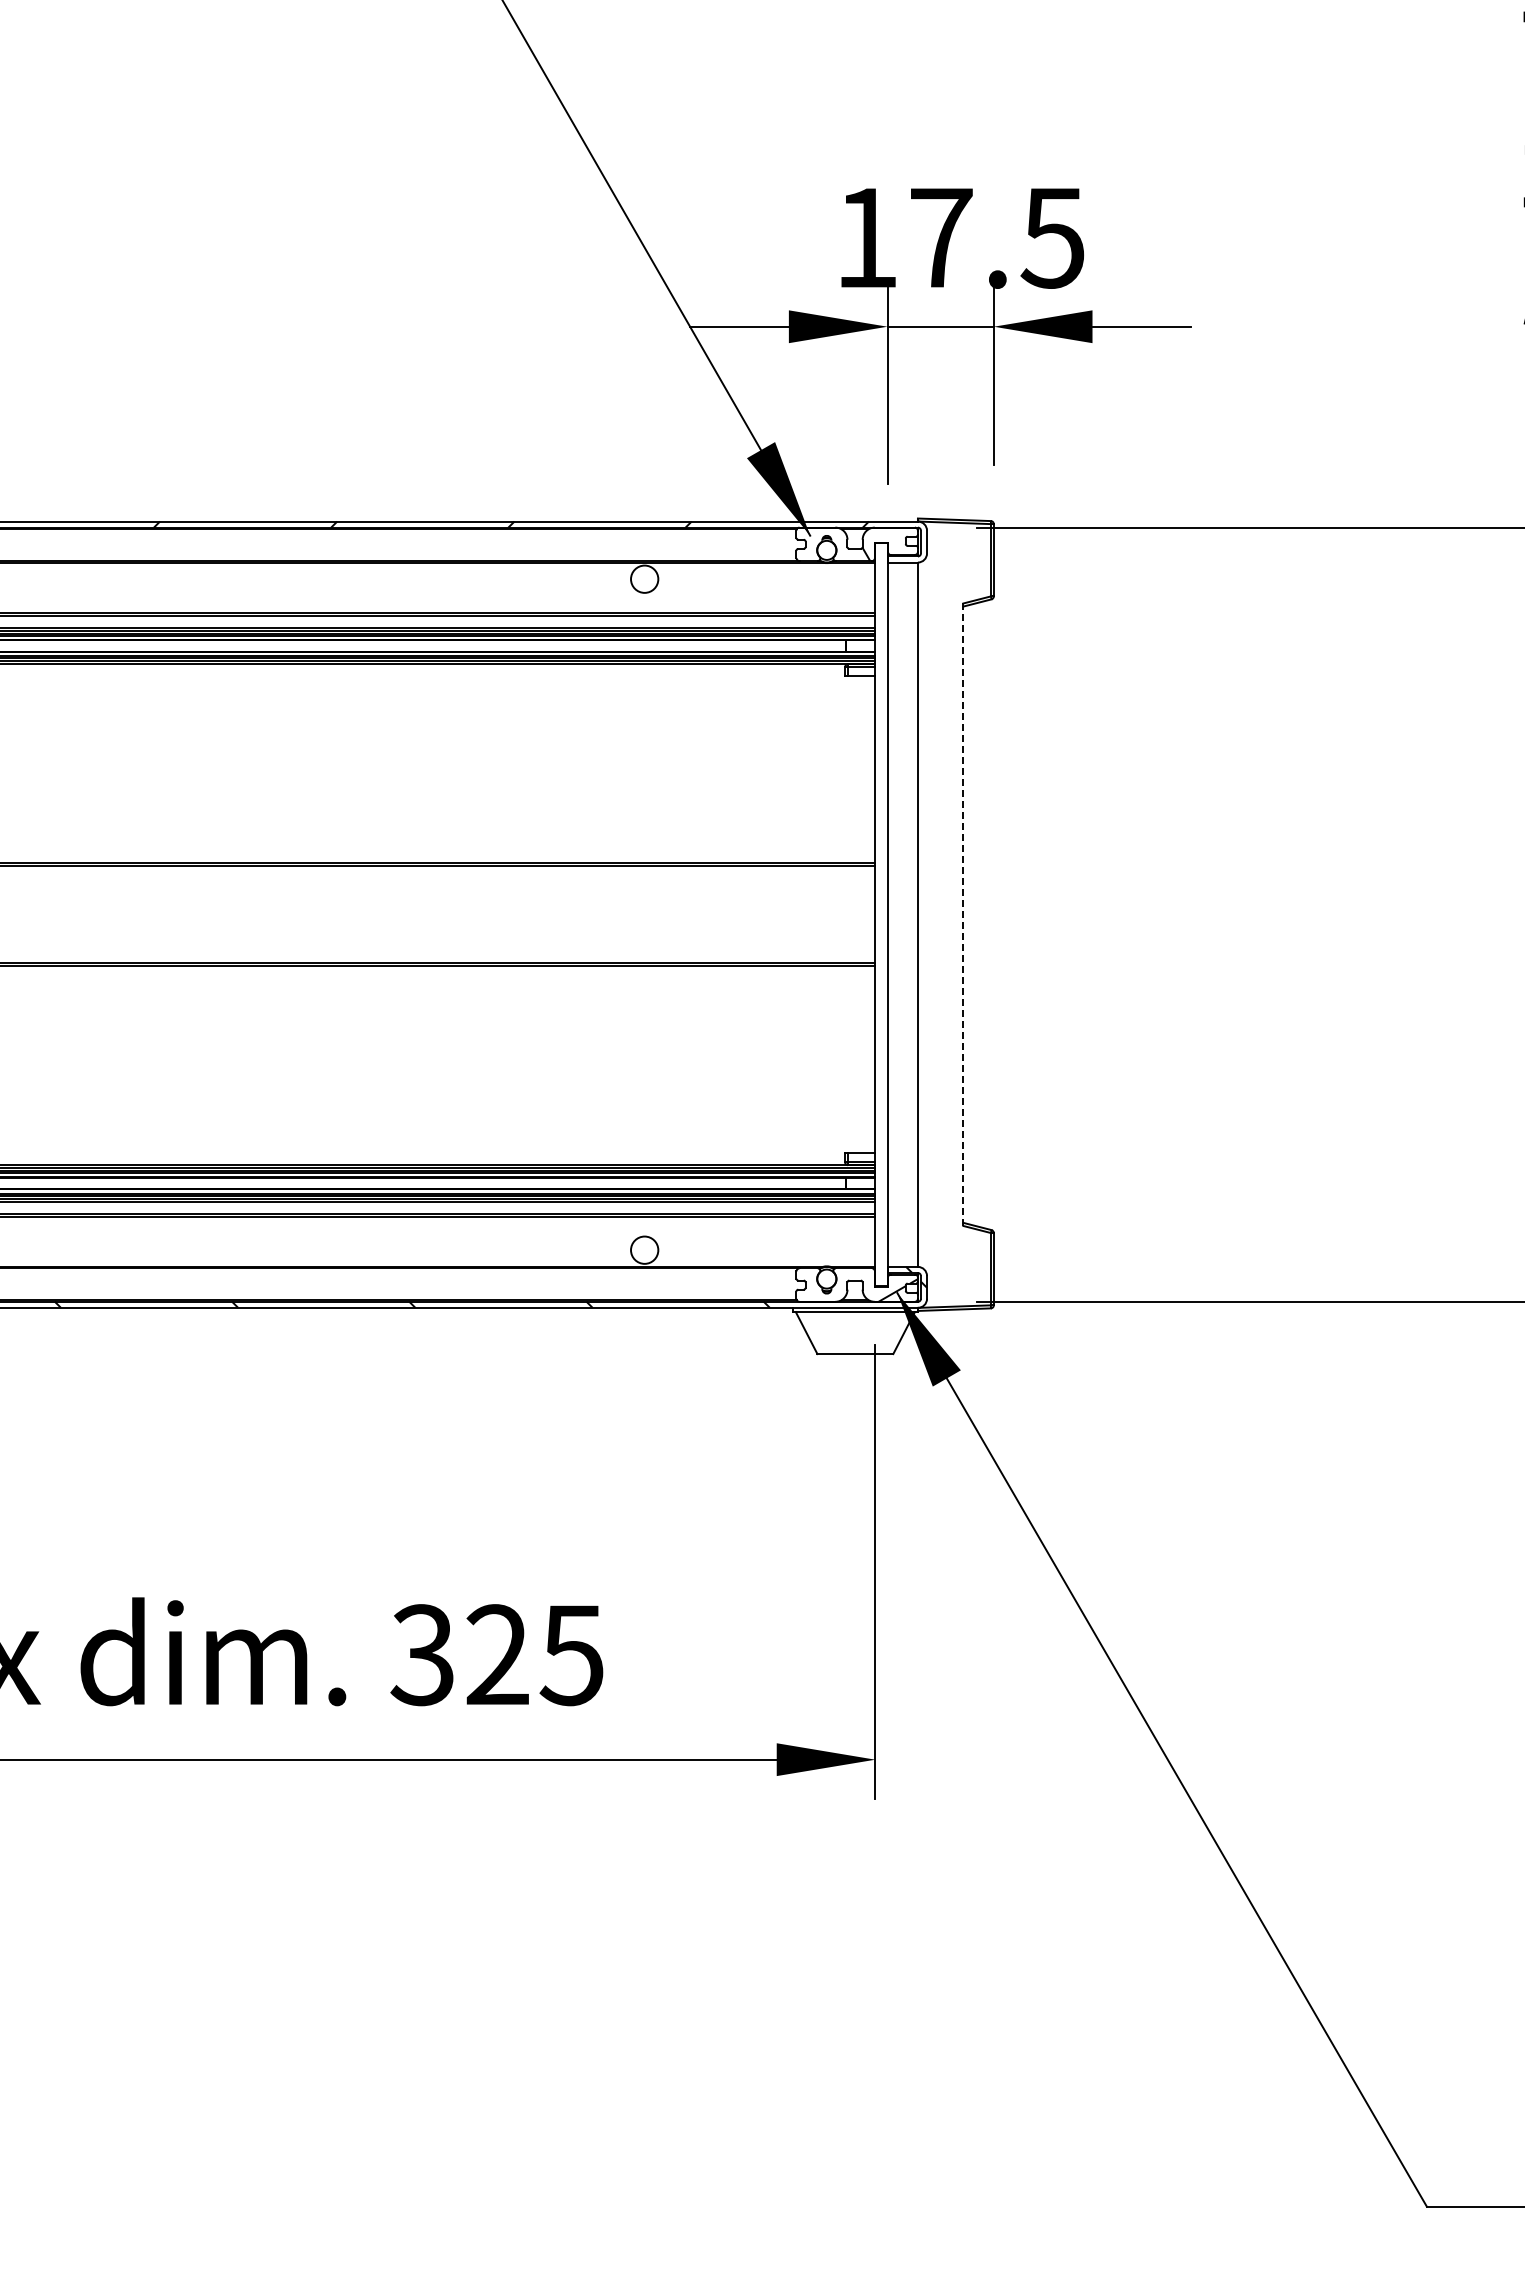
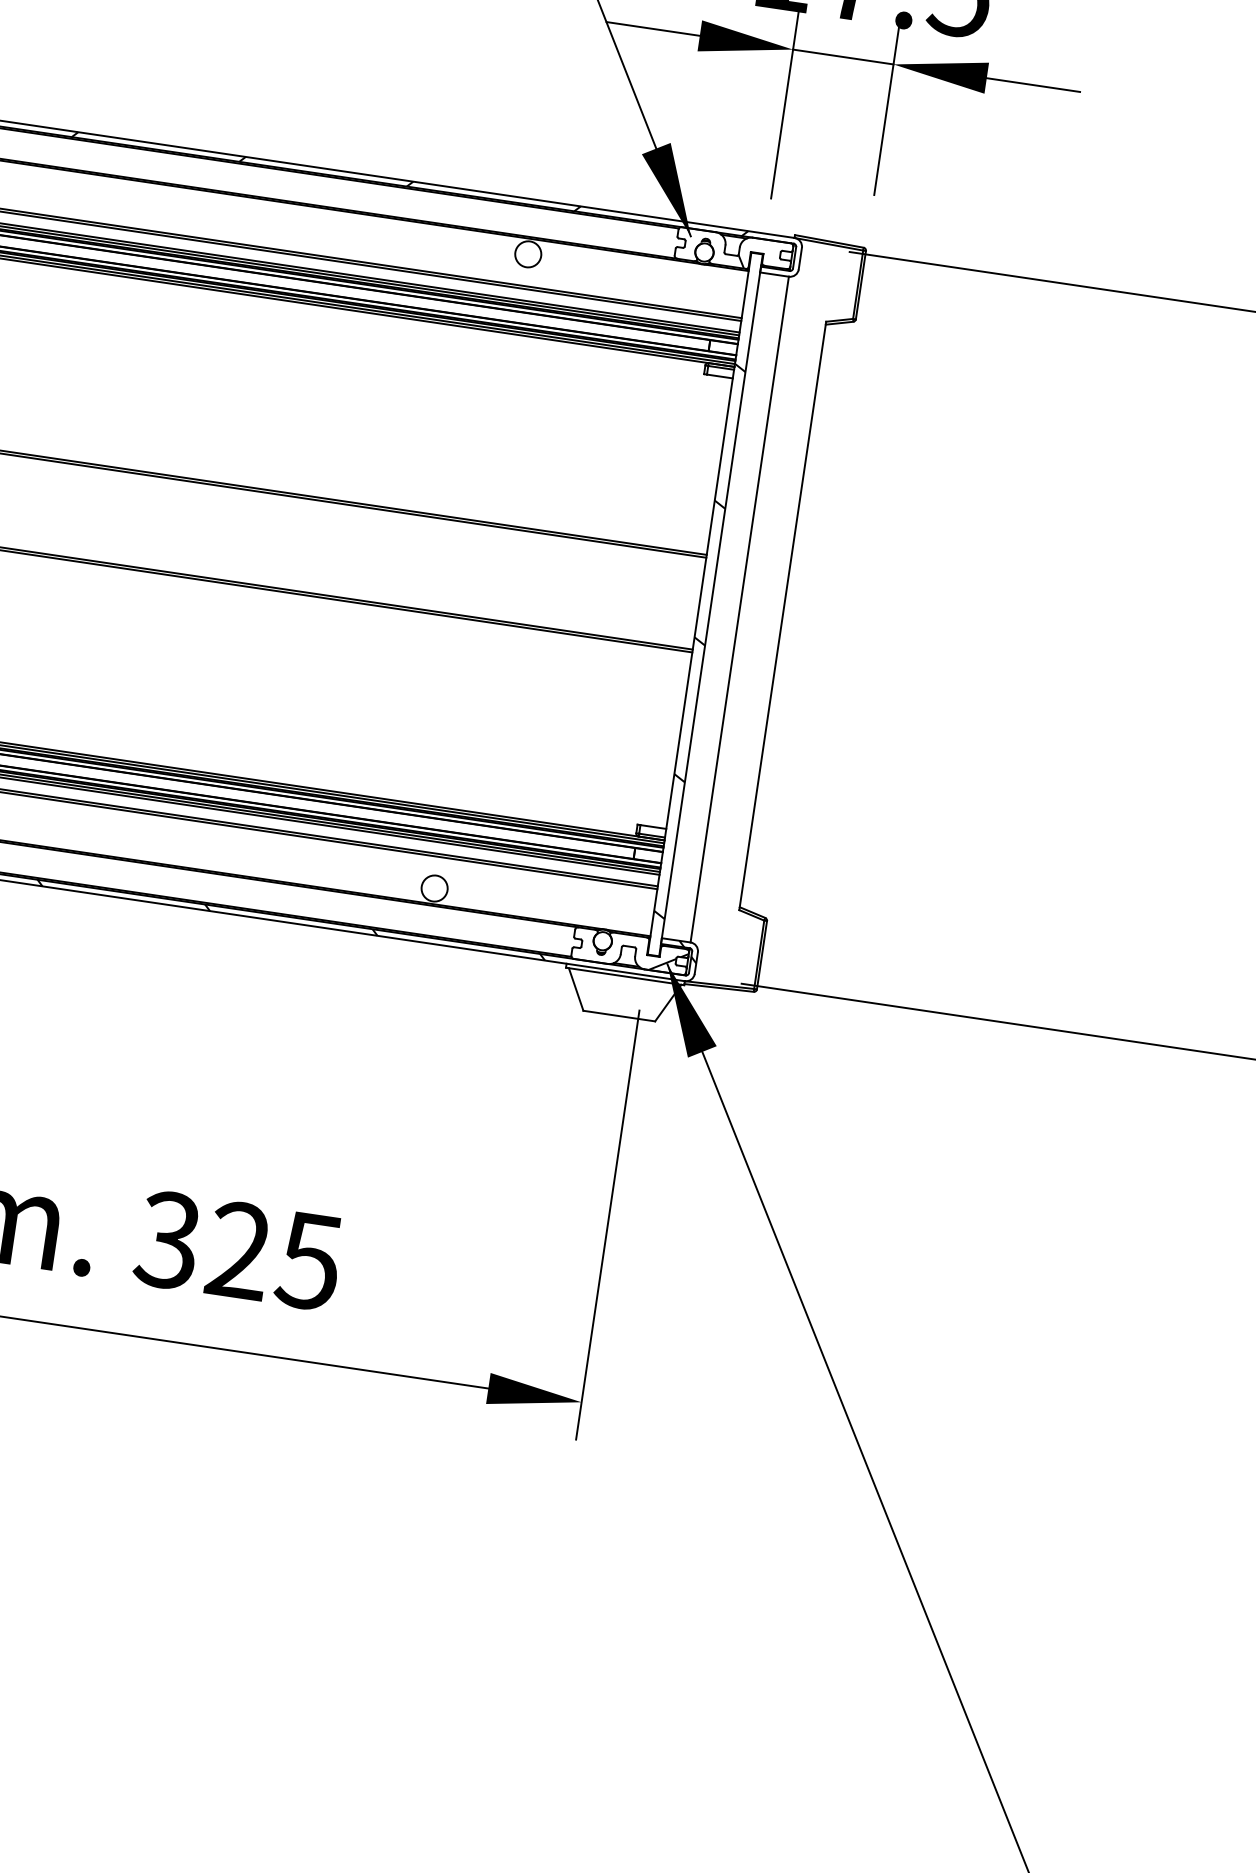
line: (963, 915) -> (782, 616), dashed -> solid
hatch: (881, 953) -> (699, 641), added

